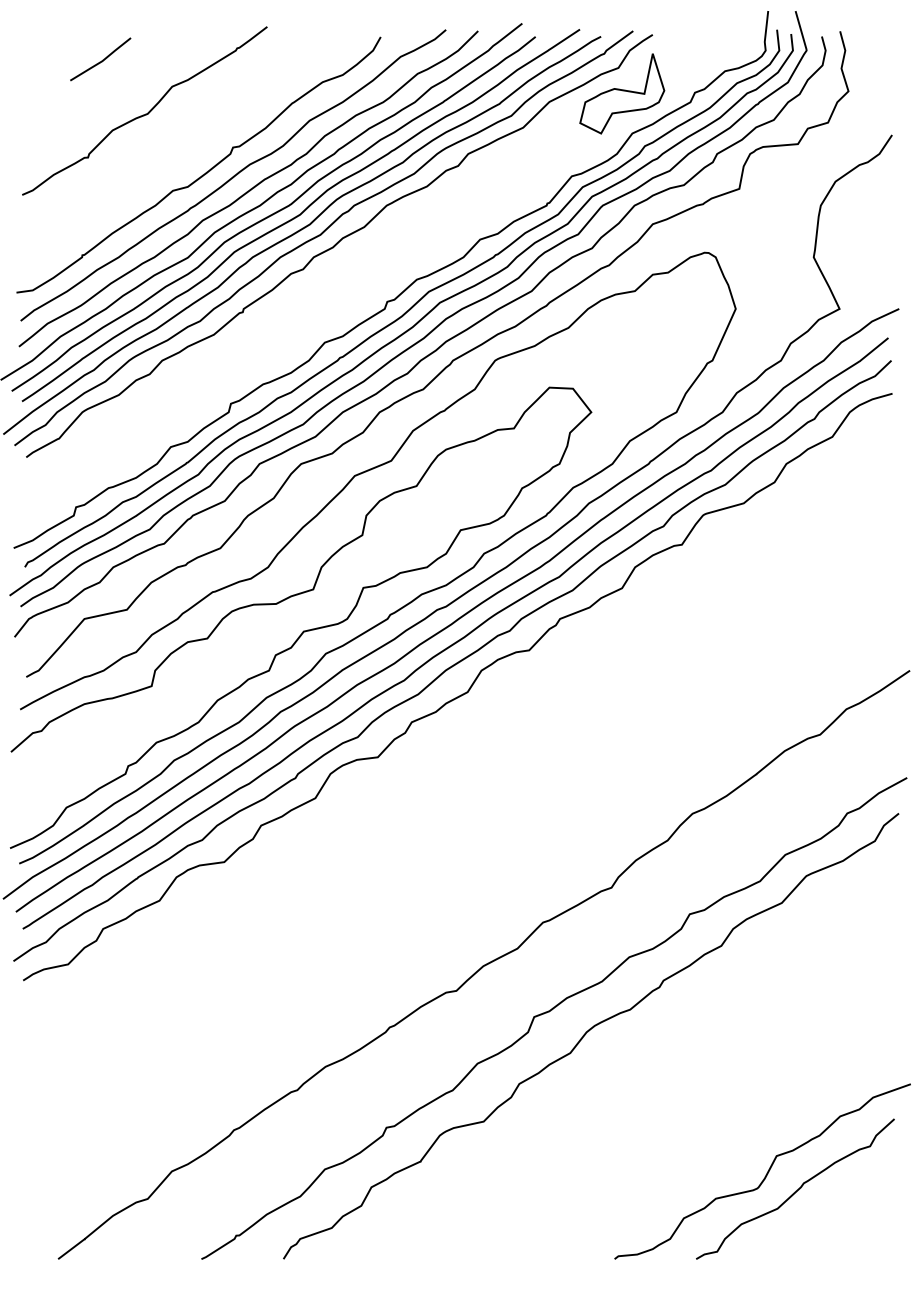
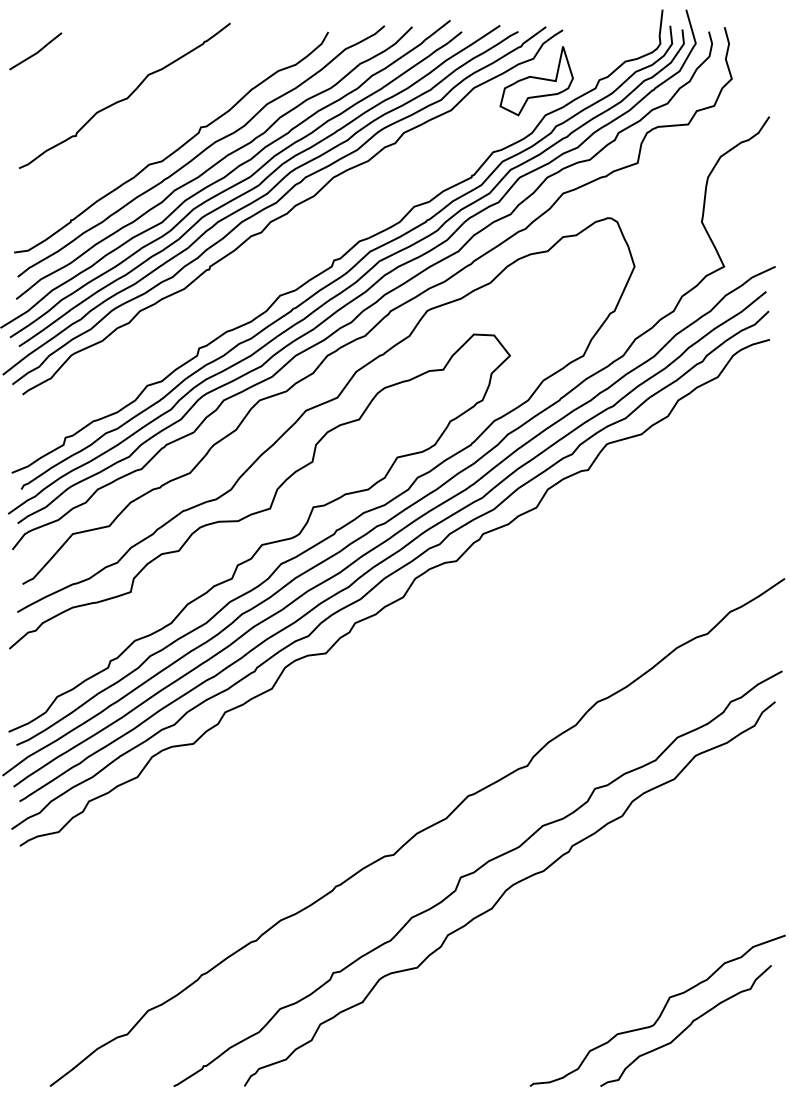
line: (100, 60) -> (35, 52), moved

